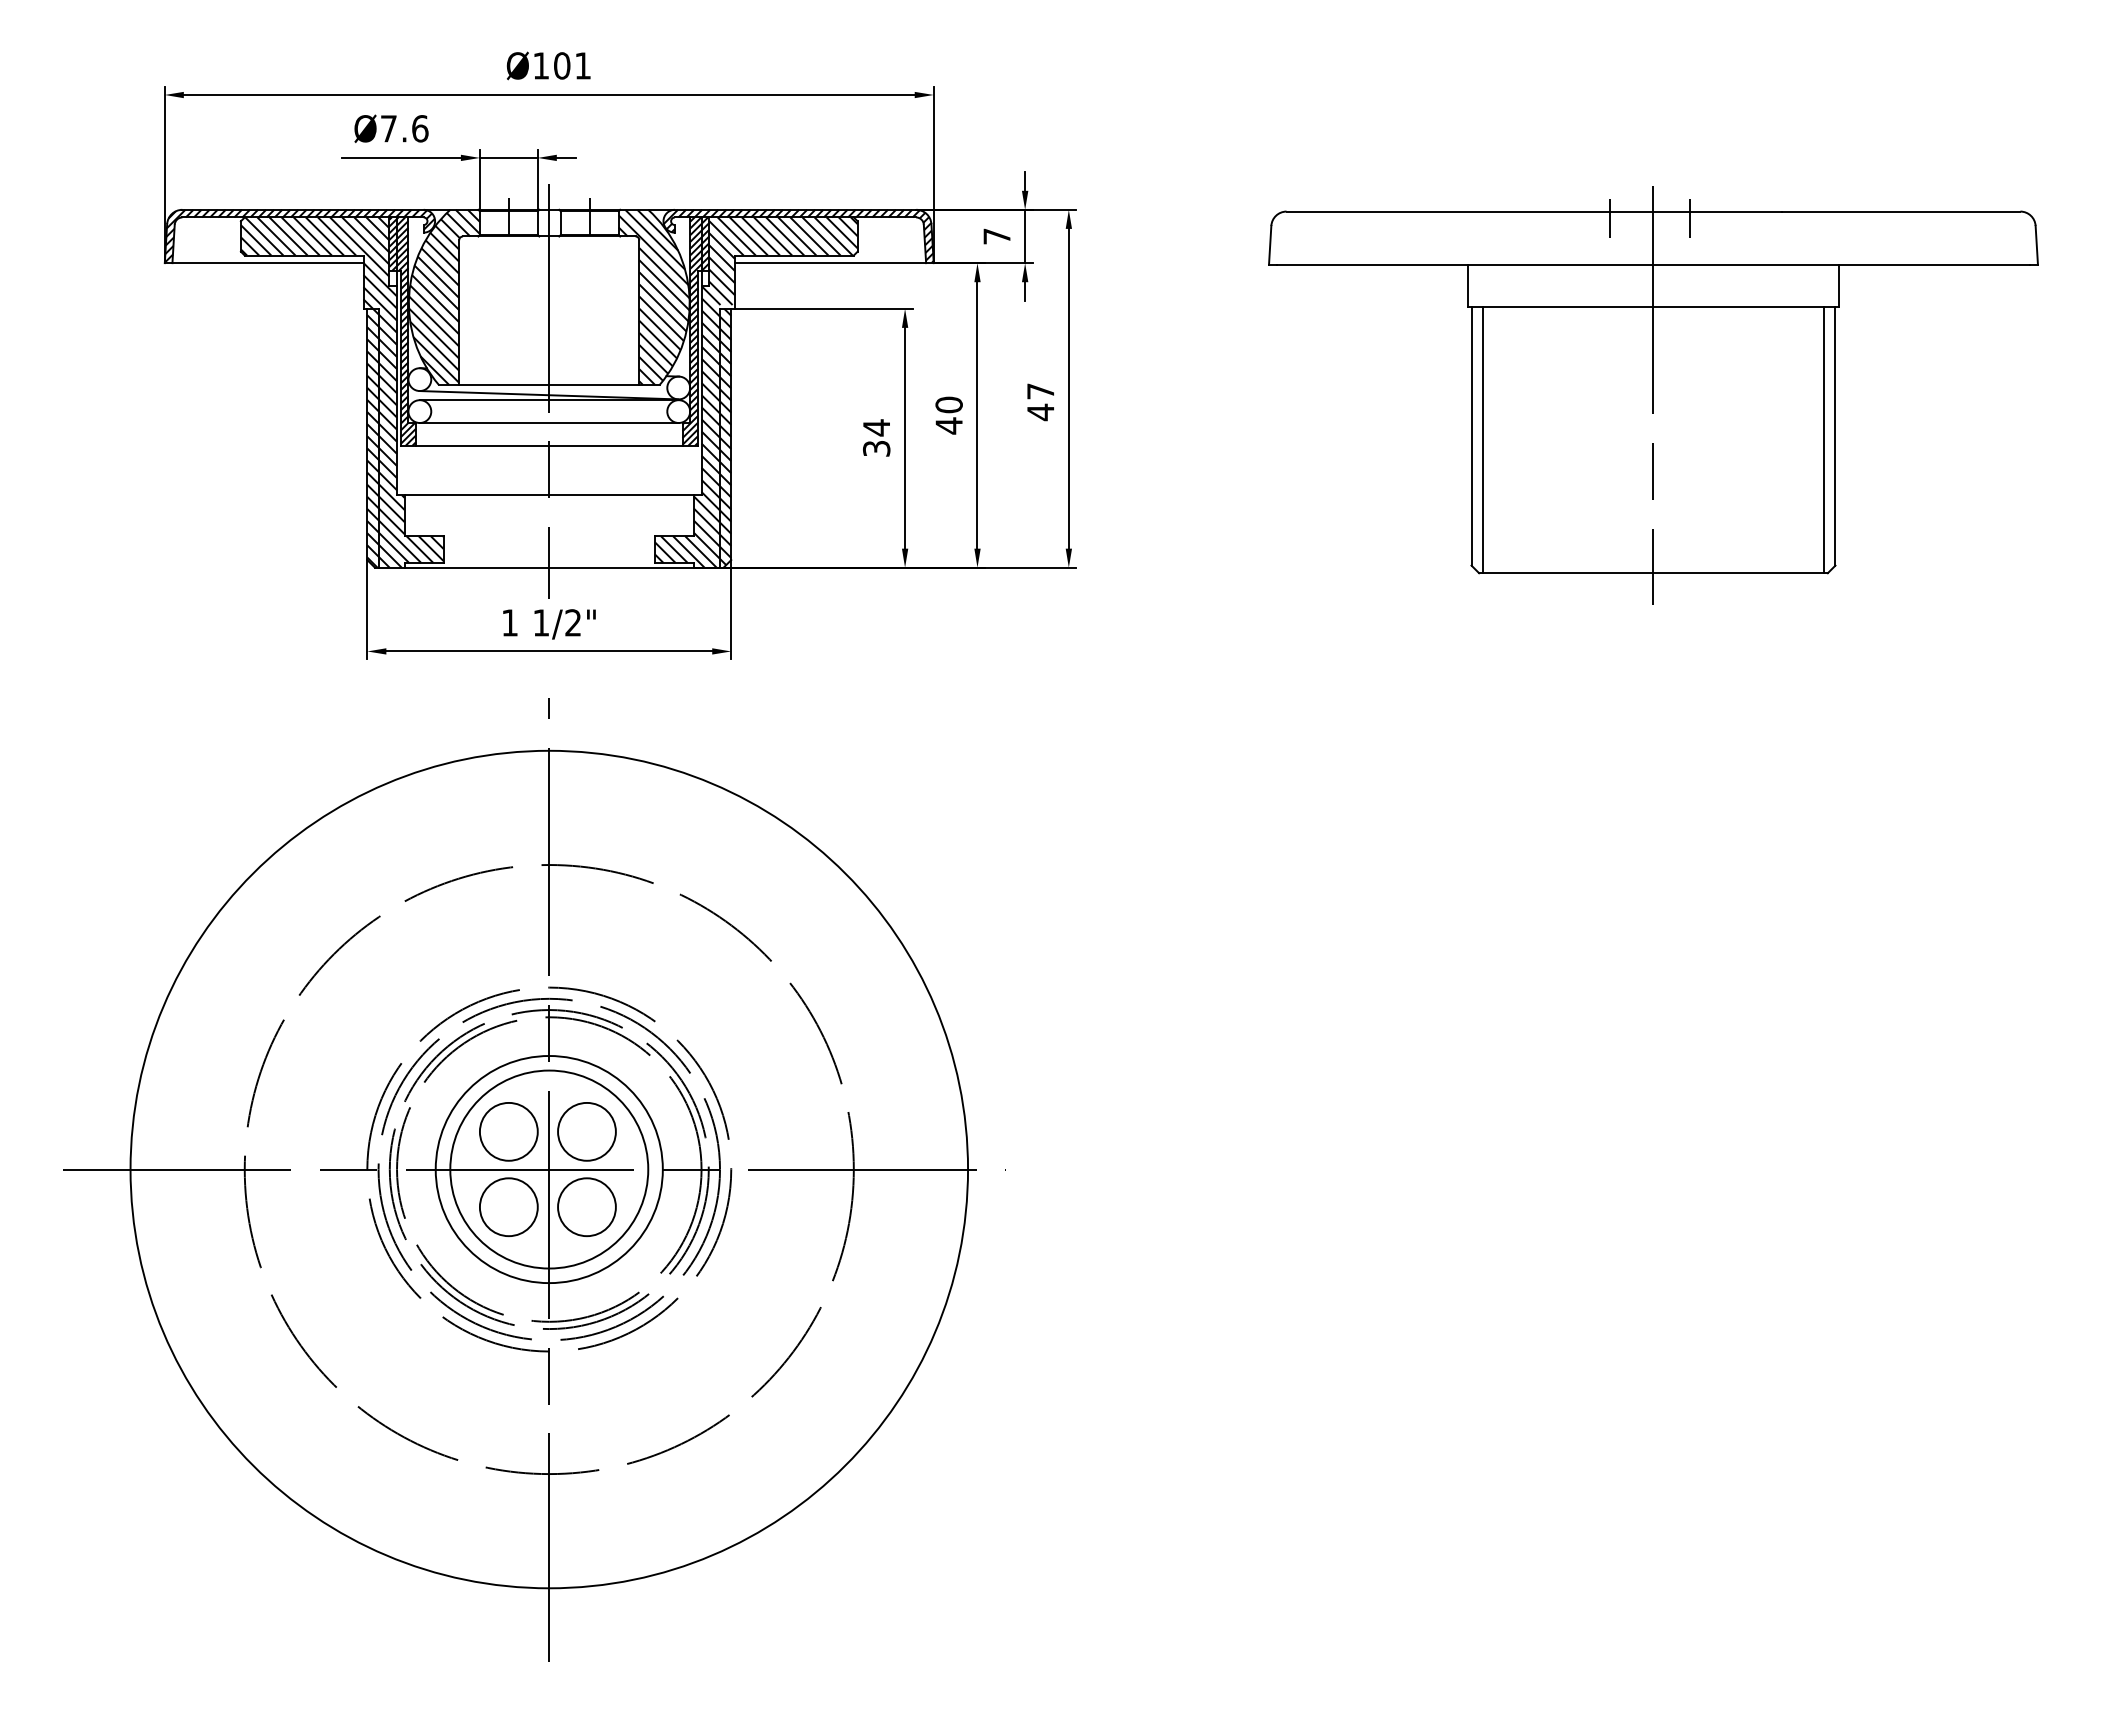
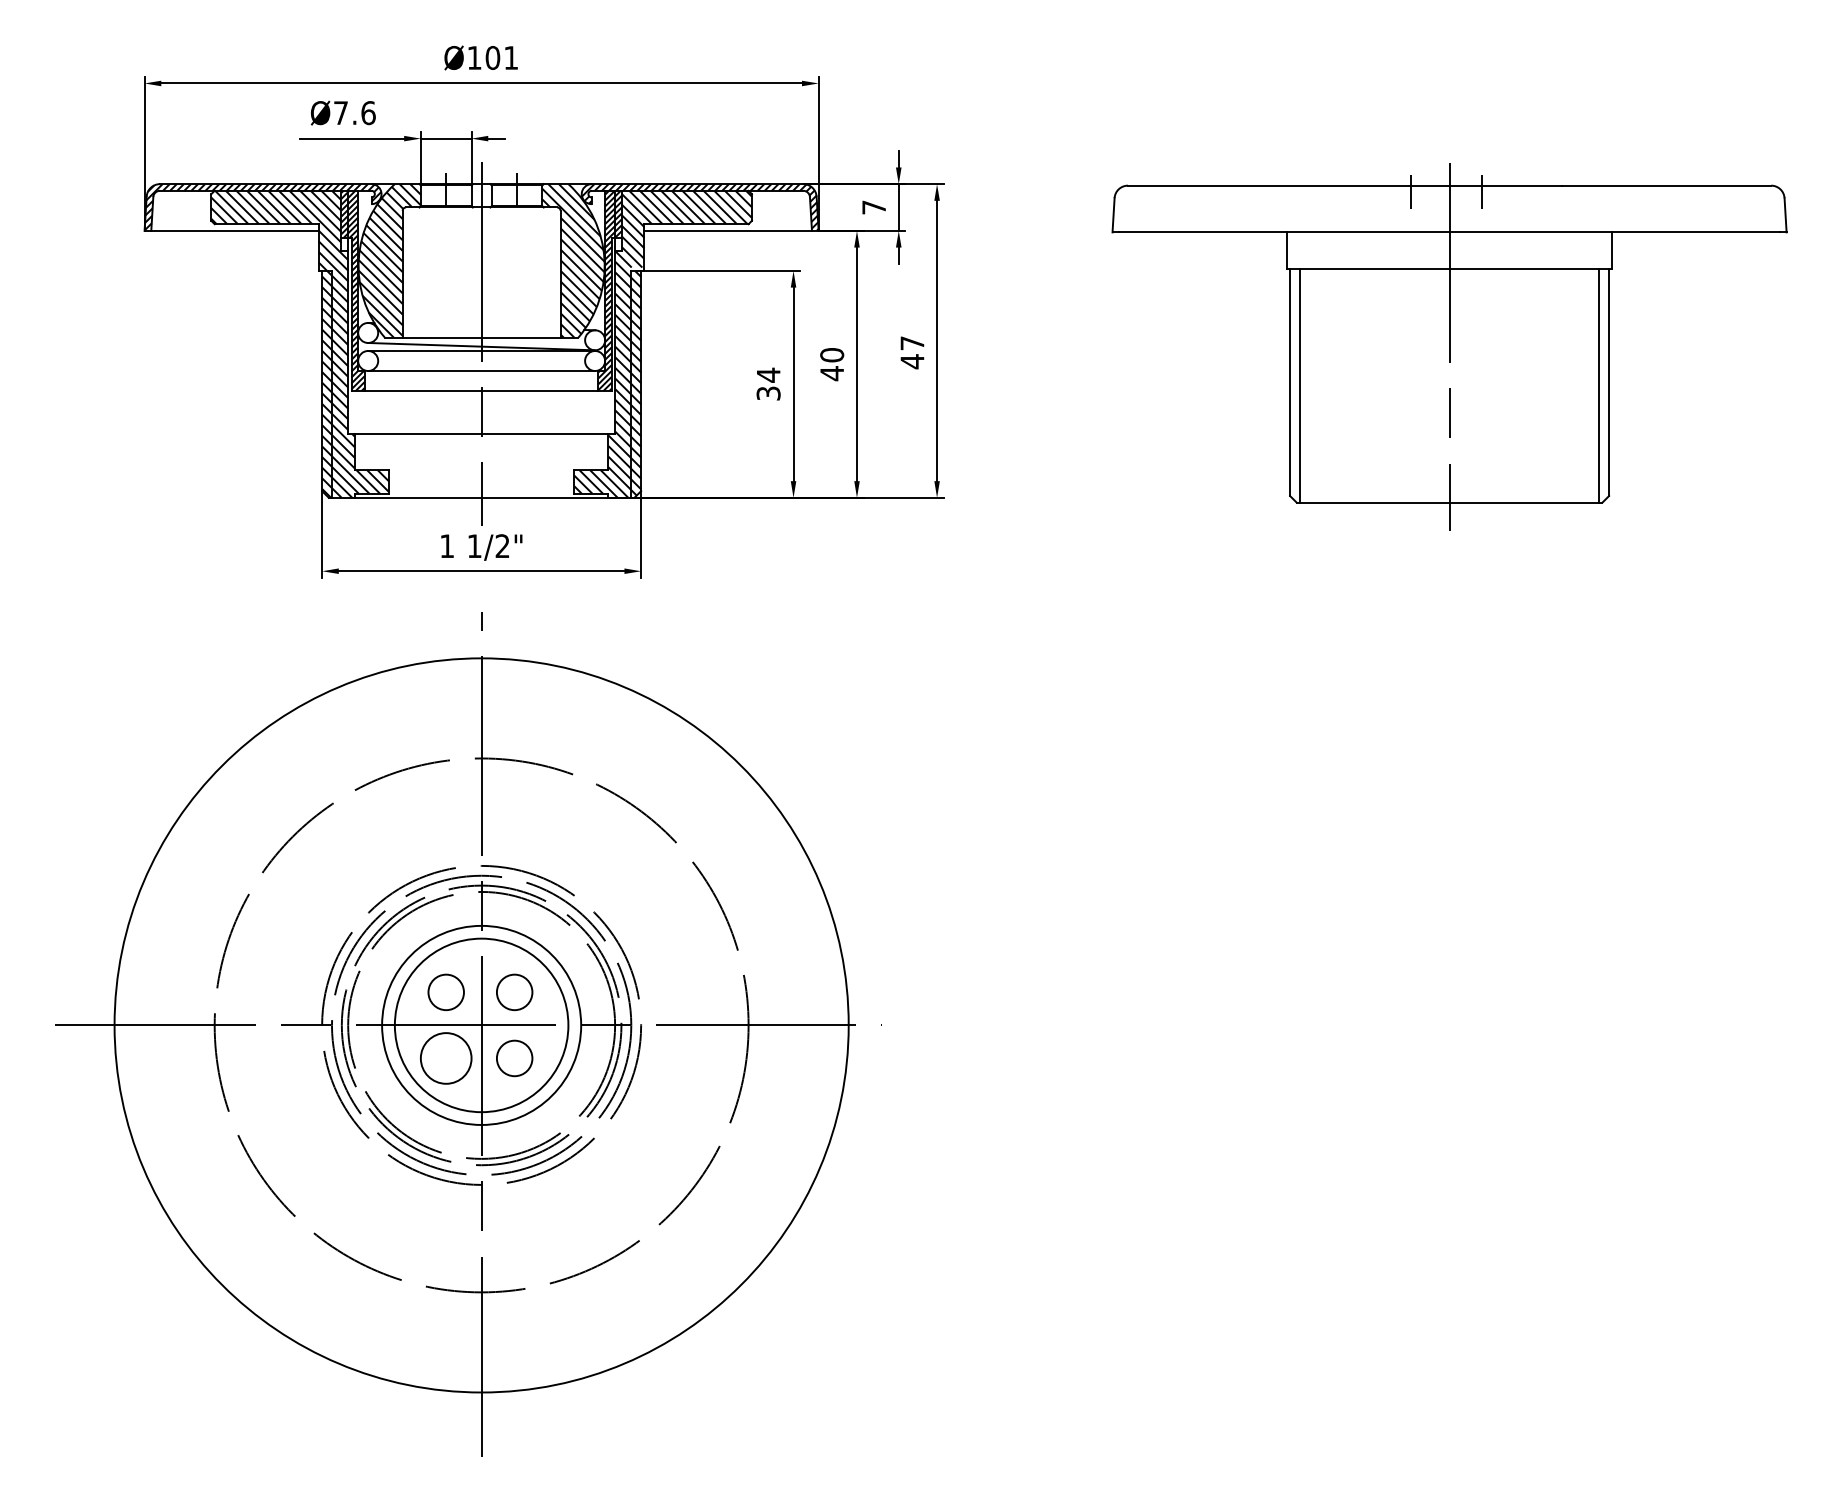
circle: (508, 1131) -> (445, 992), size x0.7
circle: (586, 1131) -> (514, 992), size x0.7
circle: (586, 1207) -> (514, 1058), size x0.7

